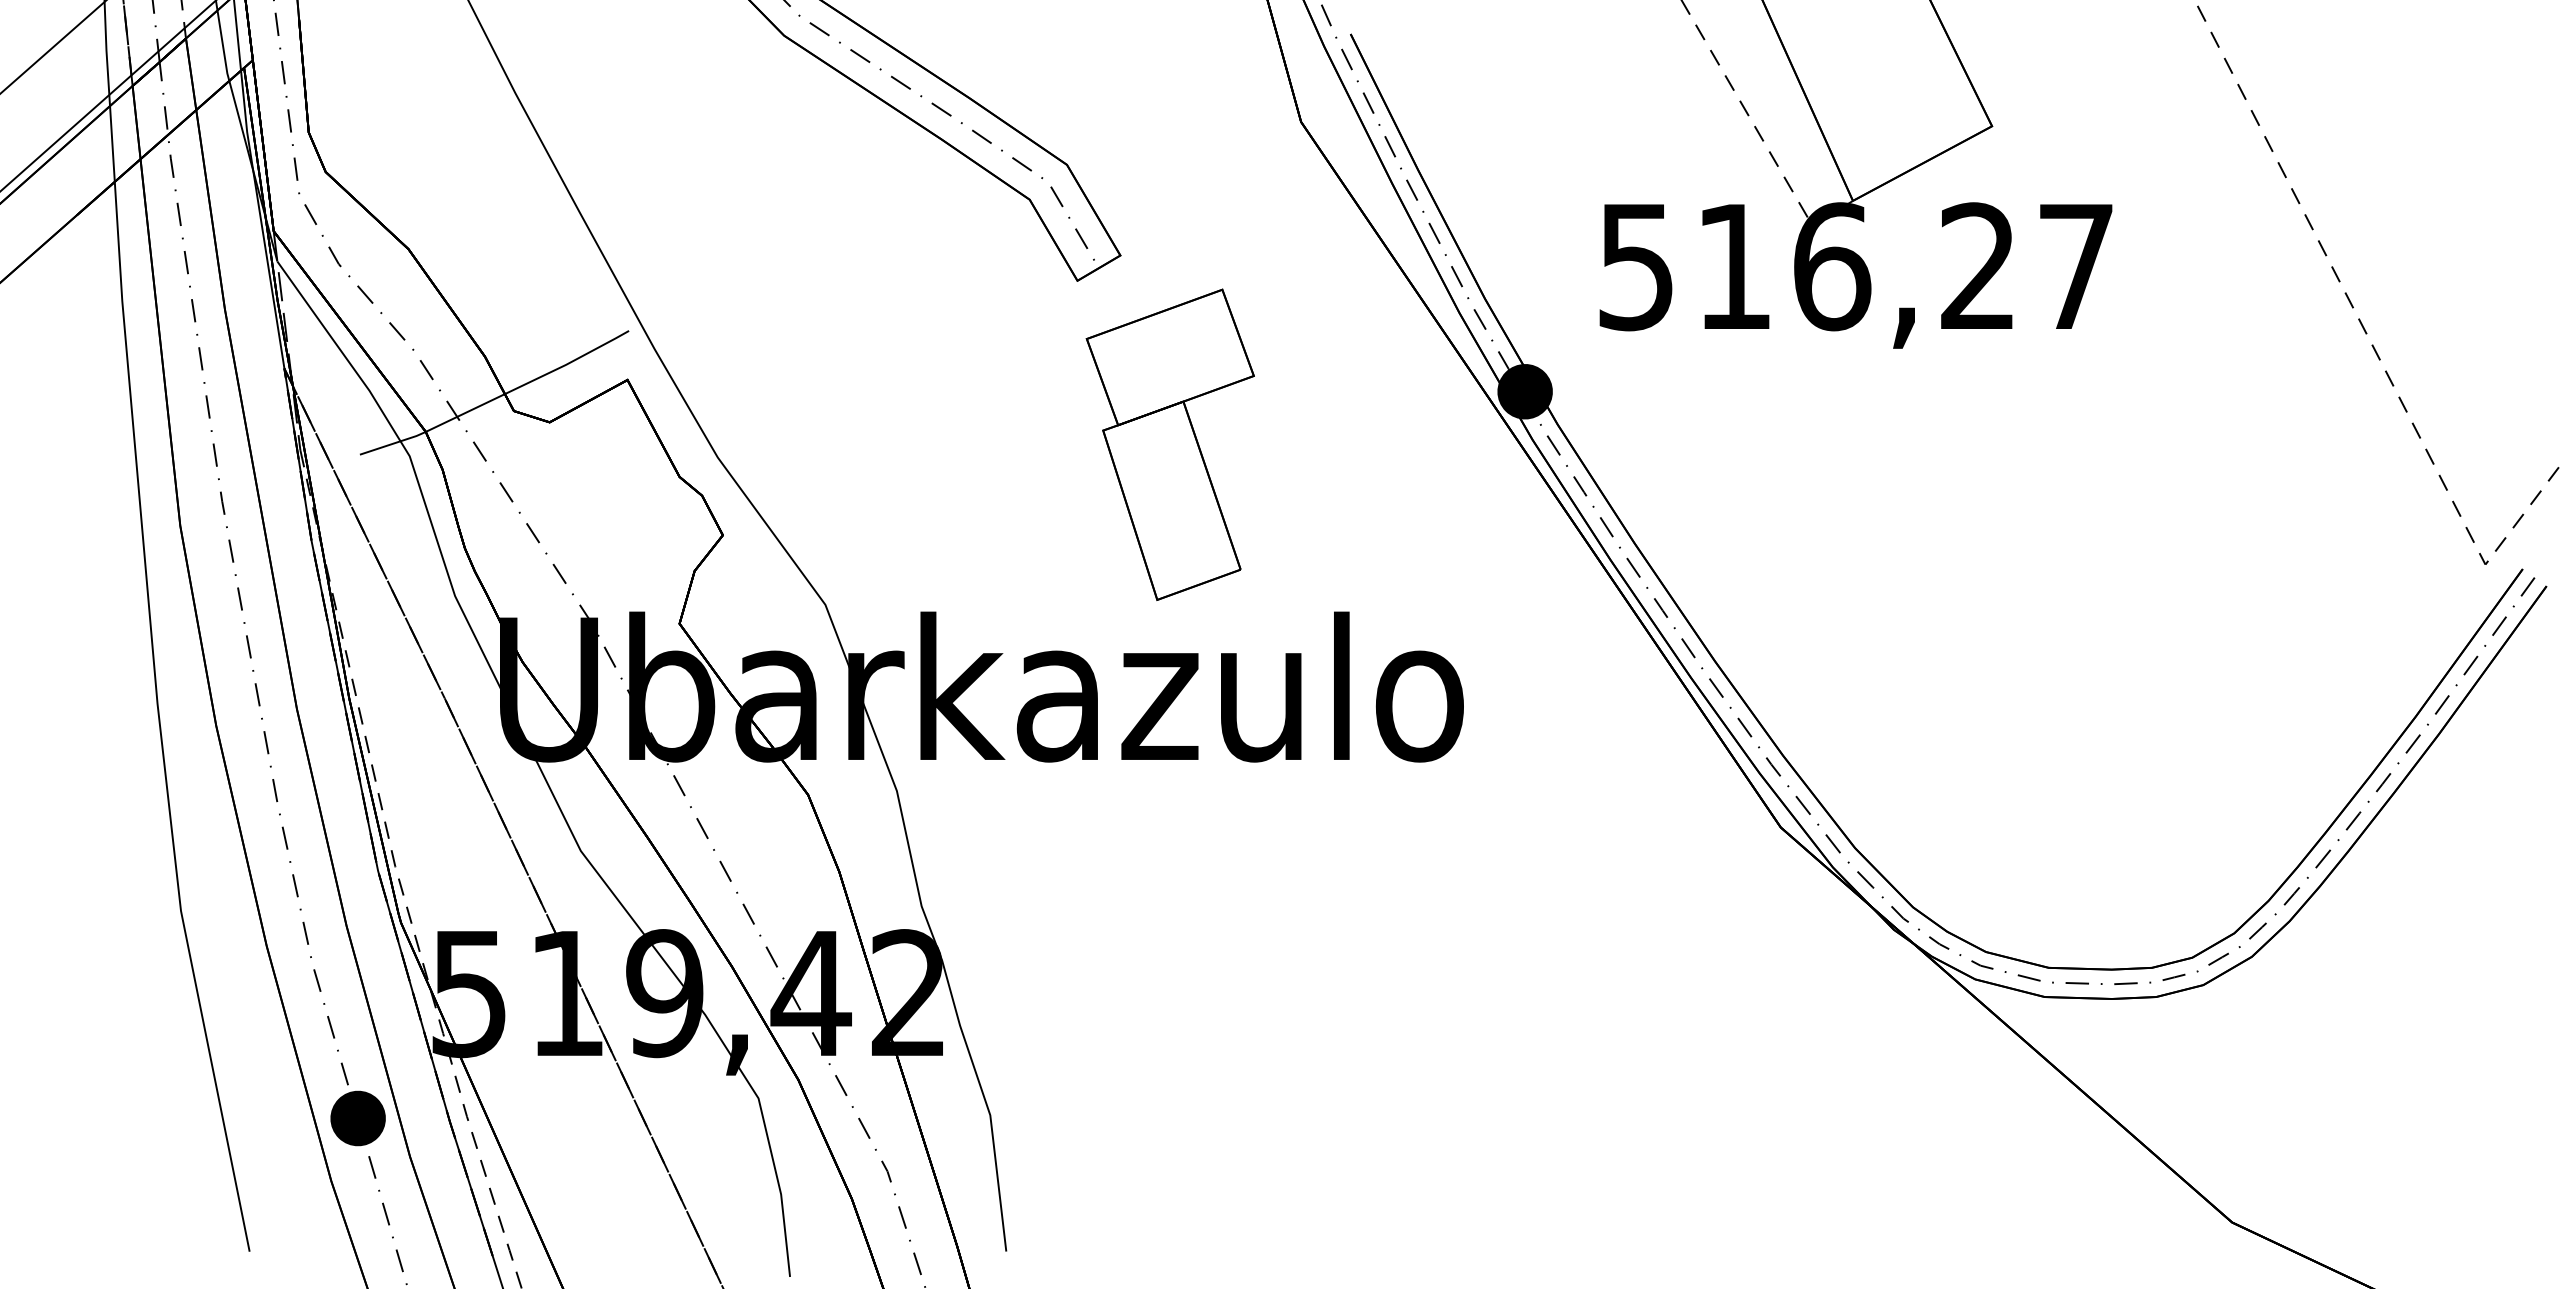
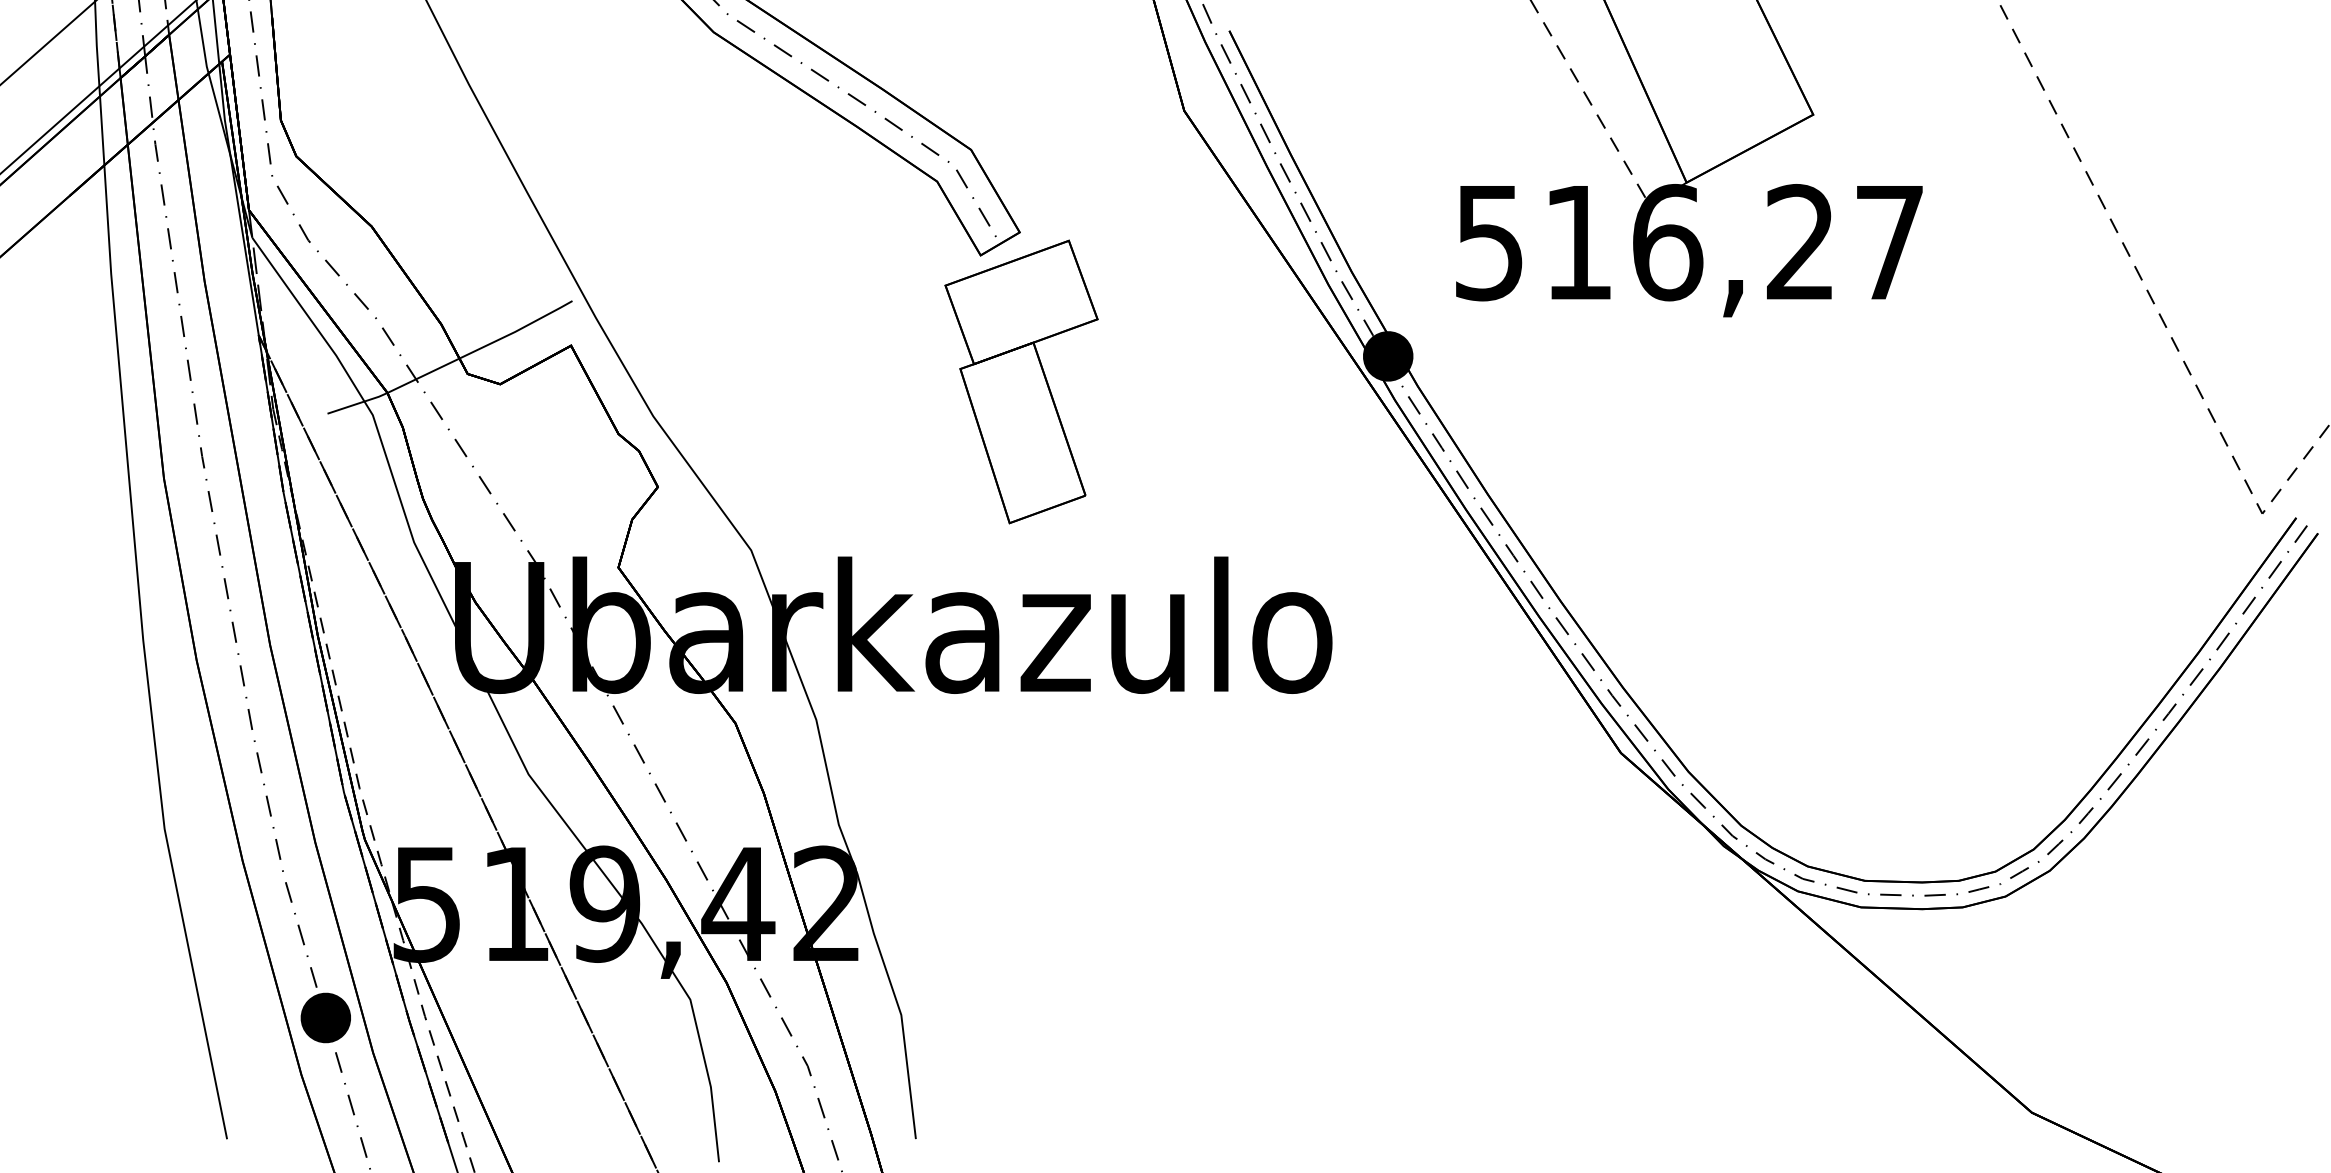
part: (1169, 444) -> (1020, 381), moved

